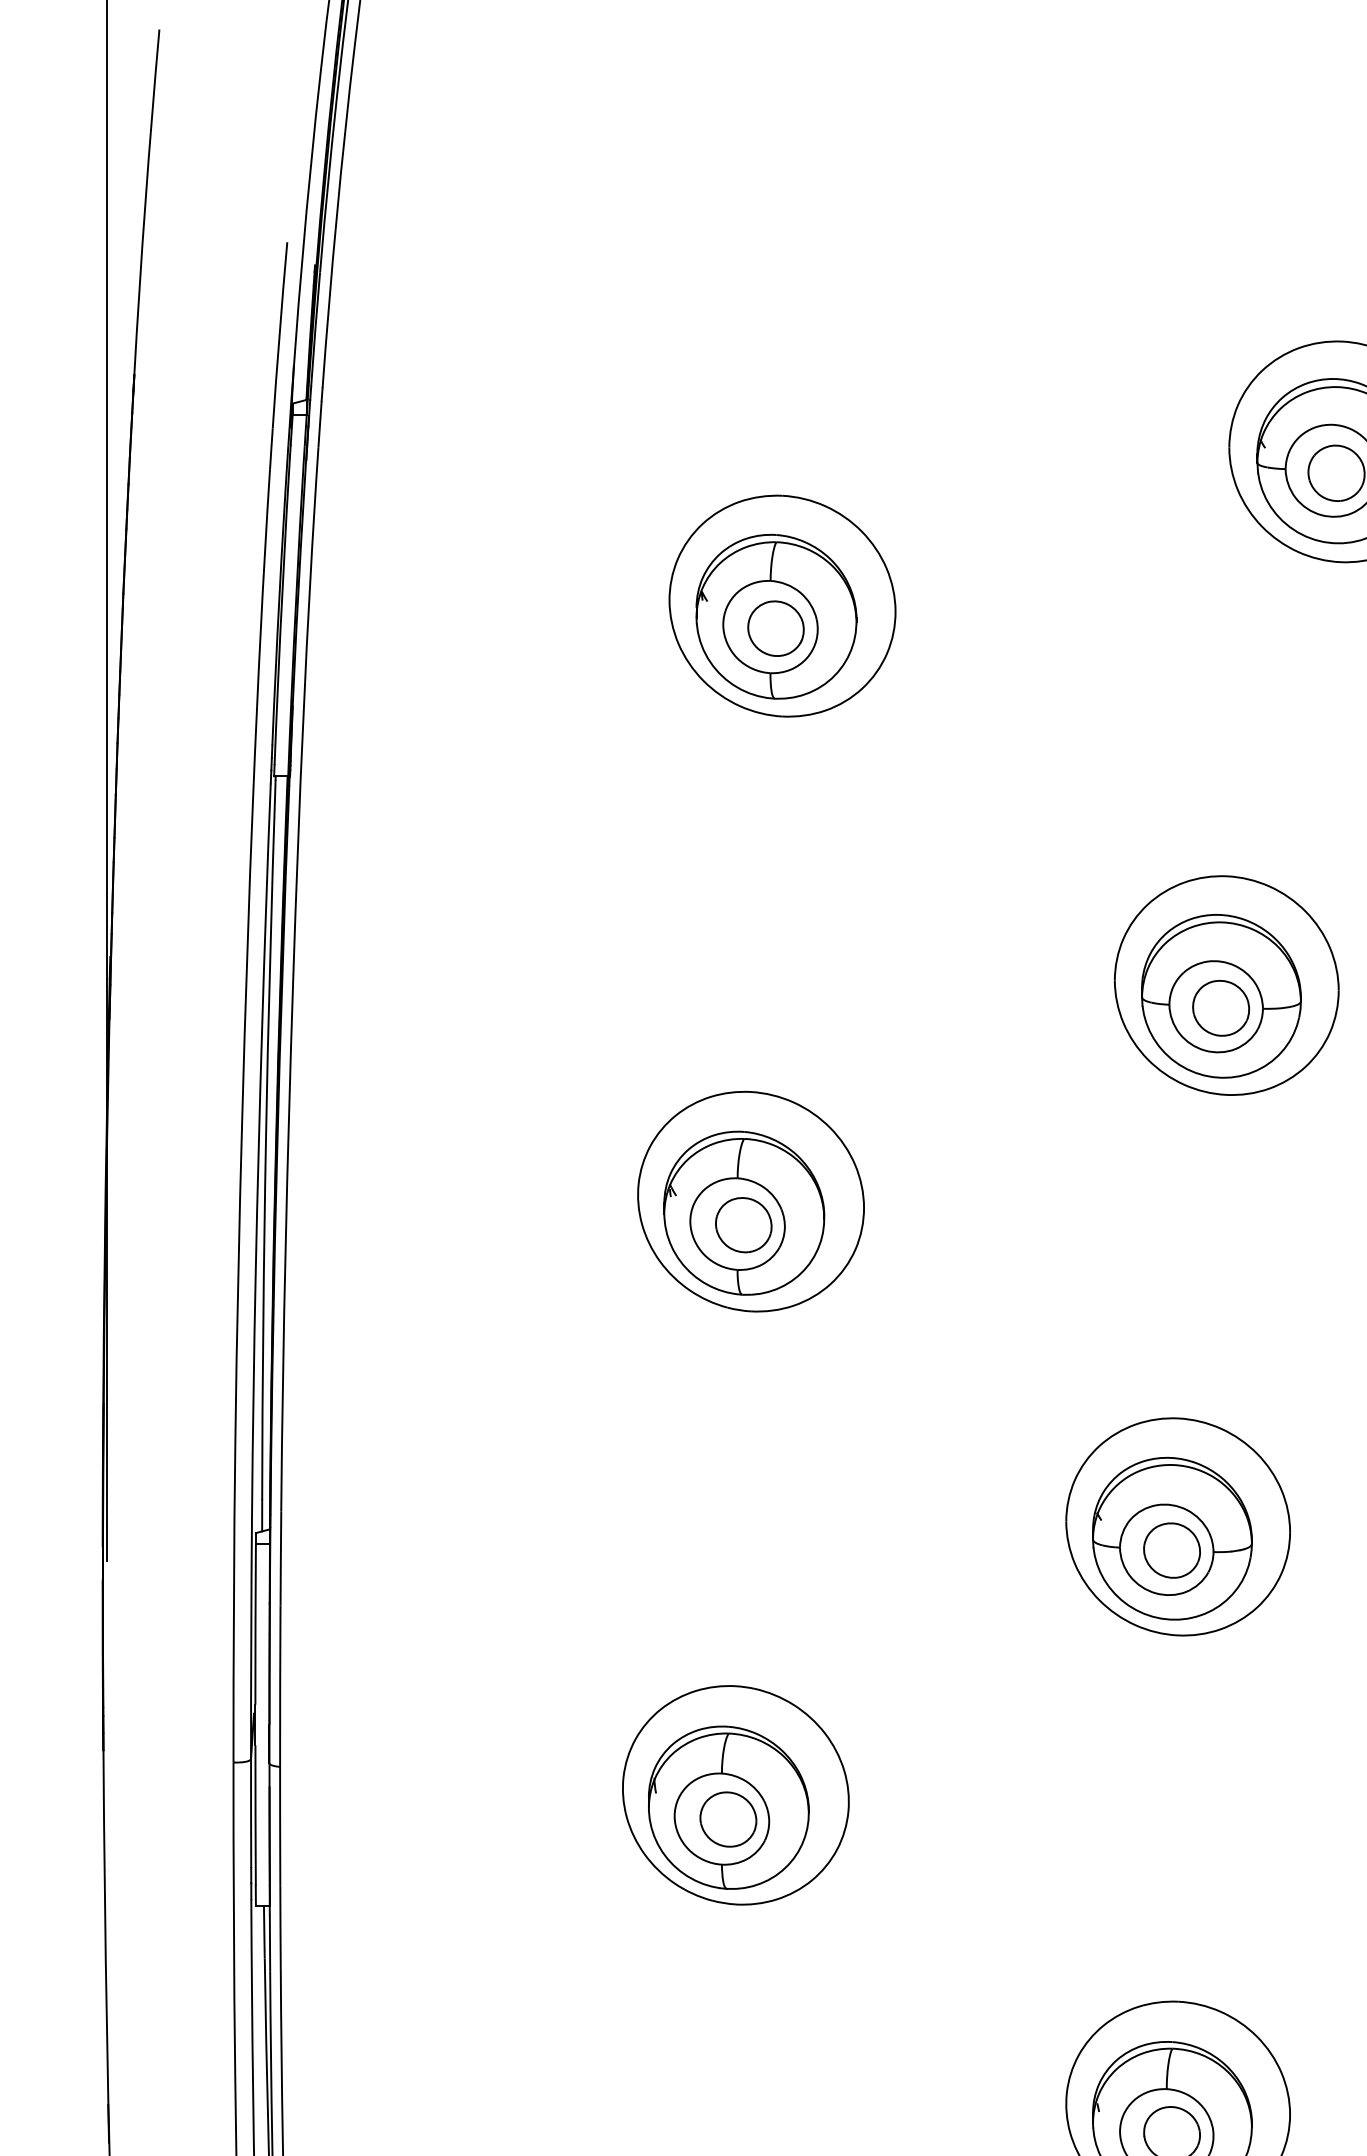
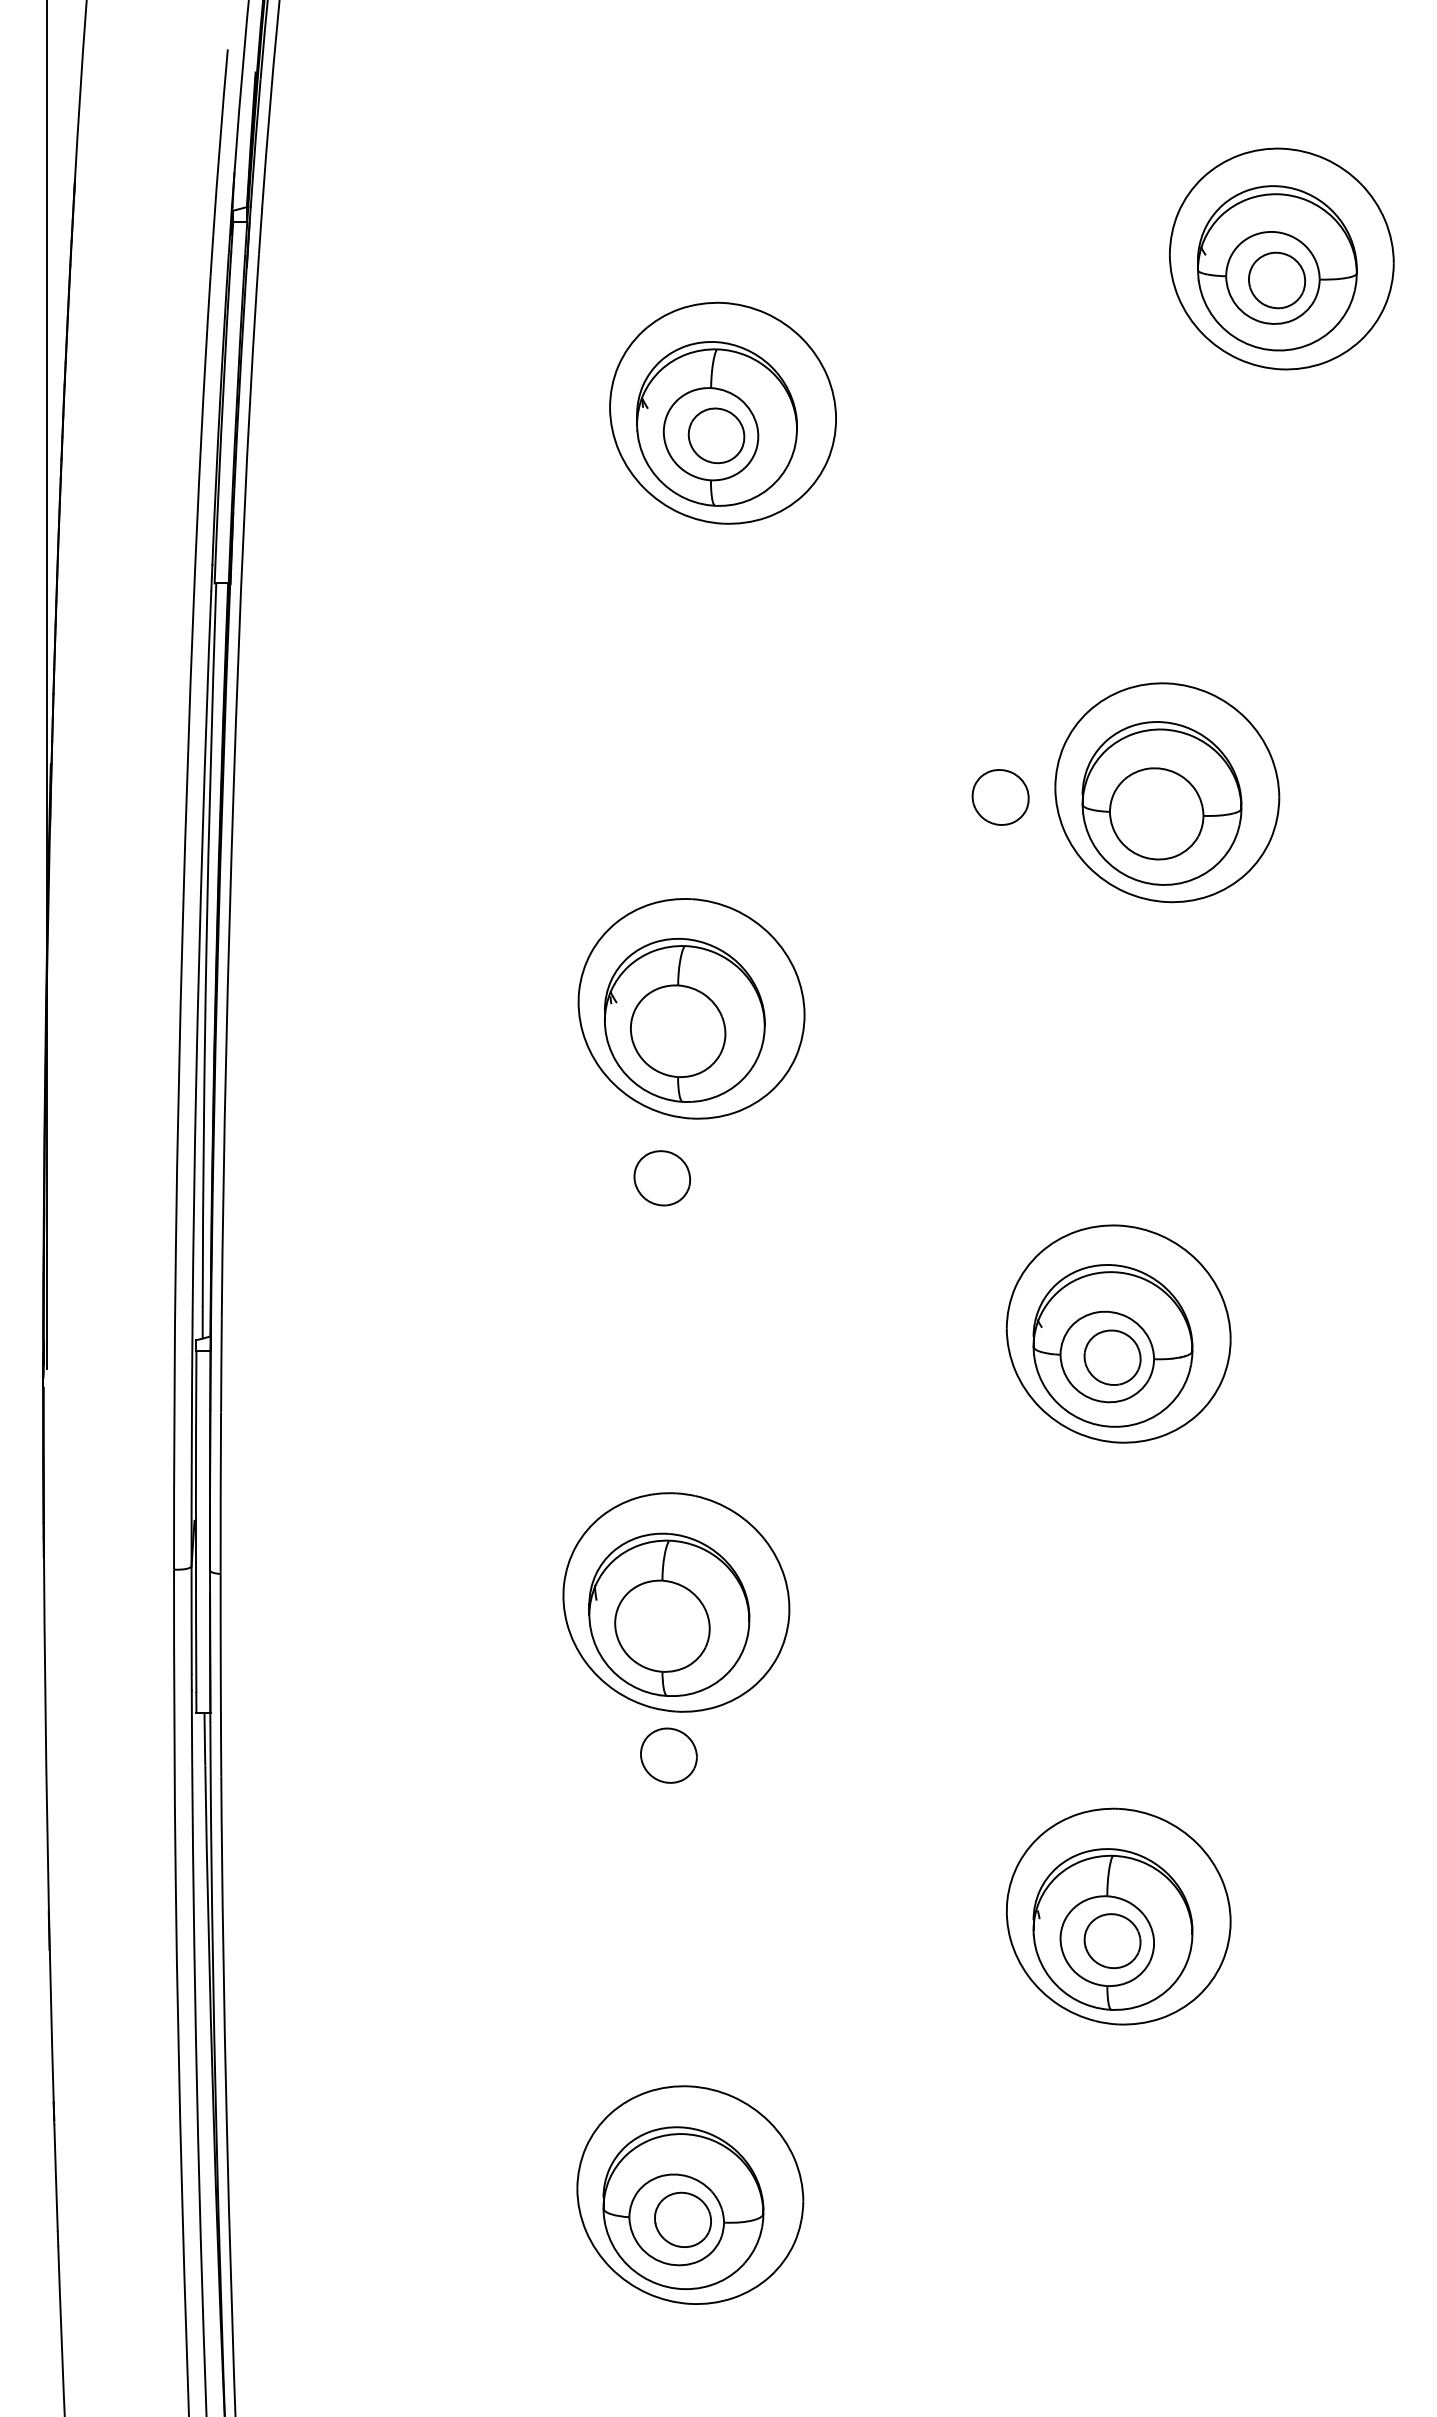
part: (1220, 1008) -> (1000, 797), moved
part: (743, 1225) -> (662, 1178), moved
part: (727, 1819) -> (668, 1755), moved

